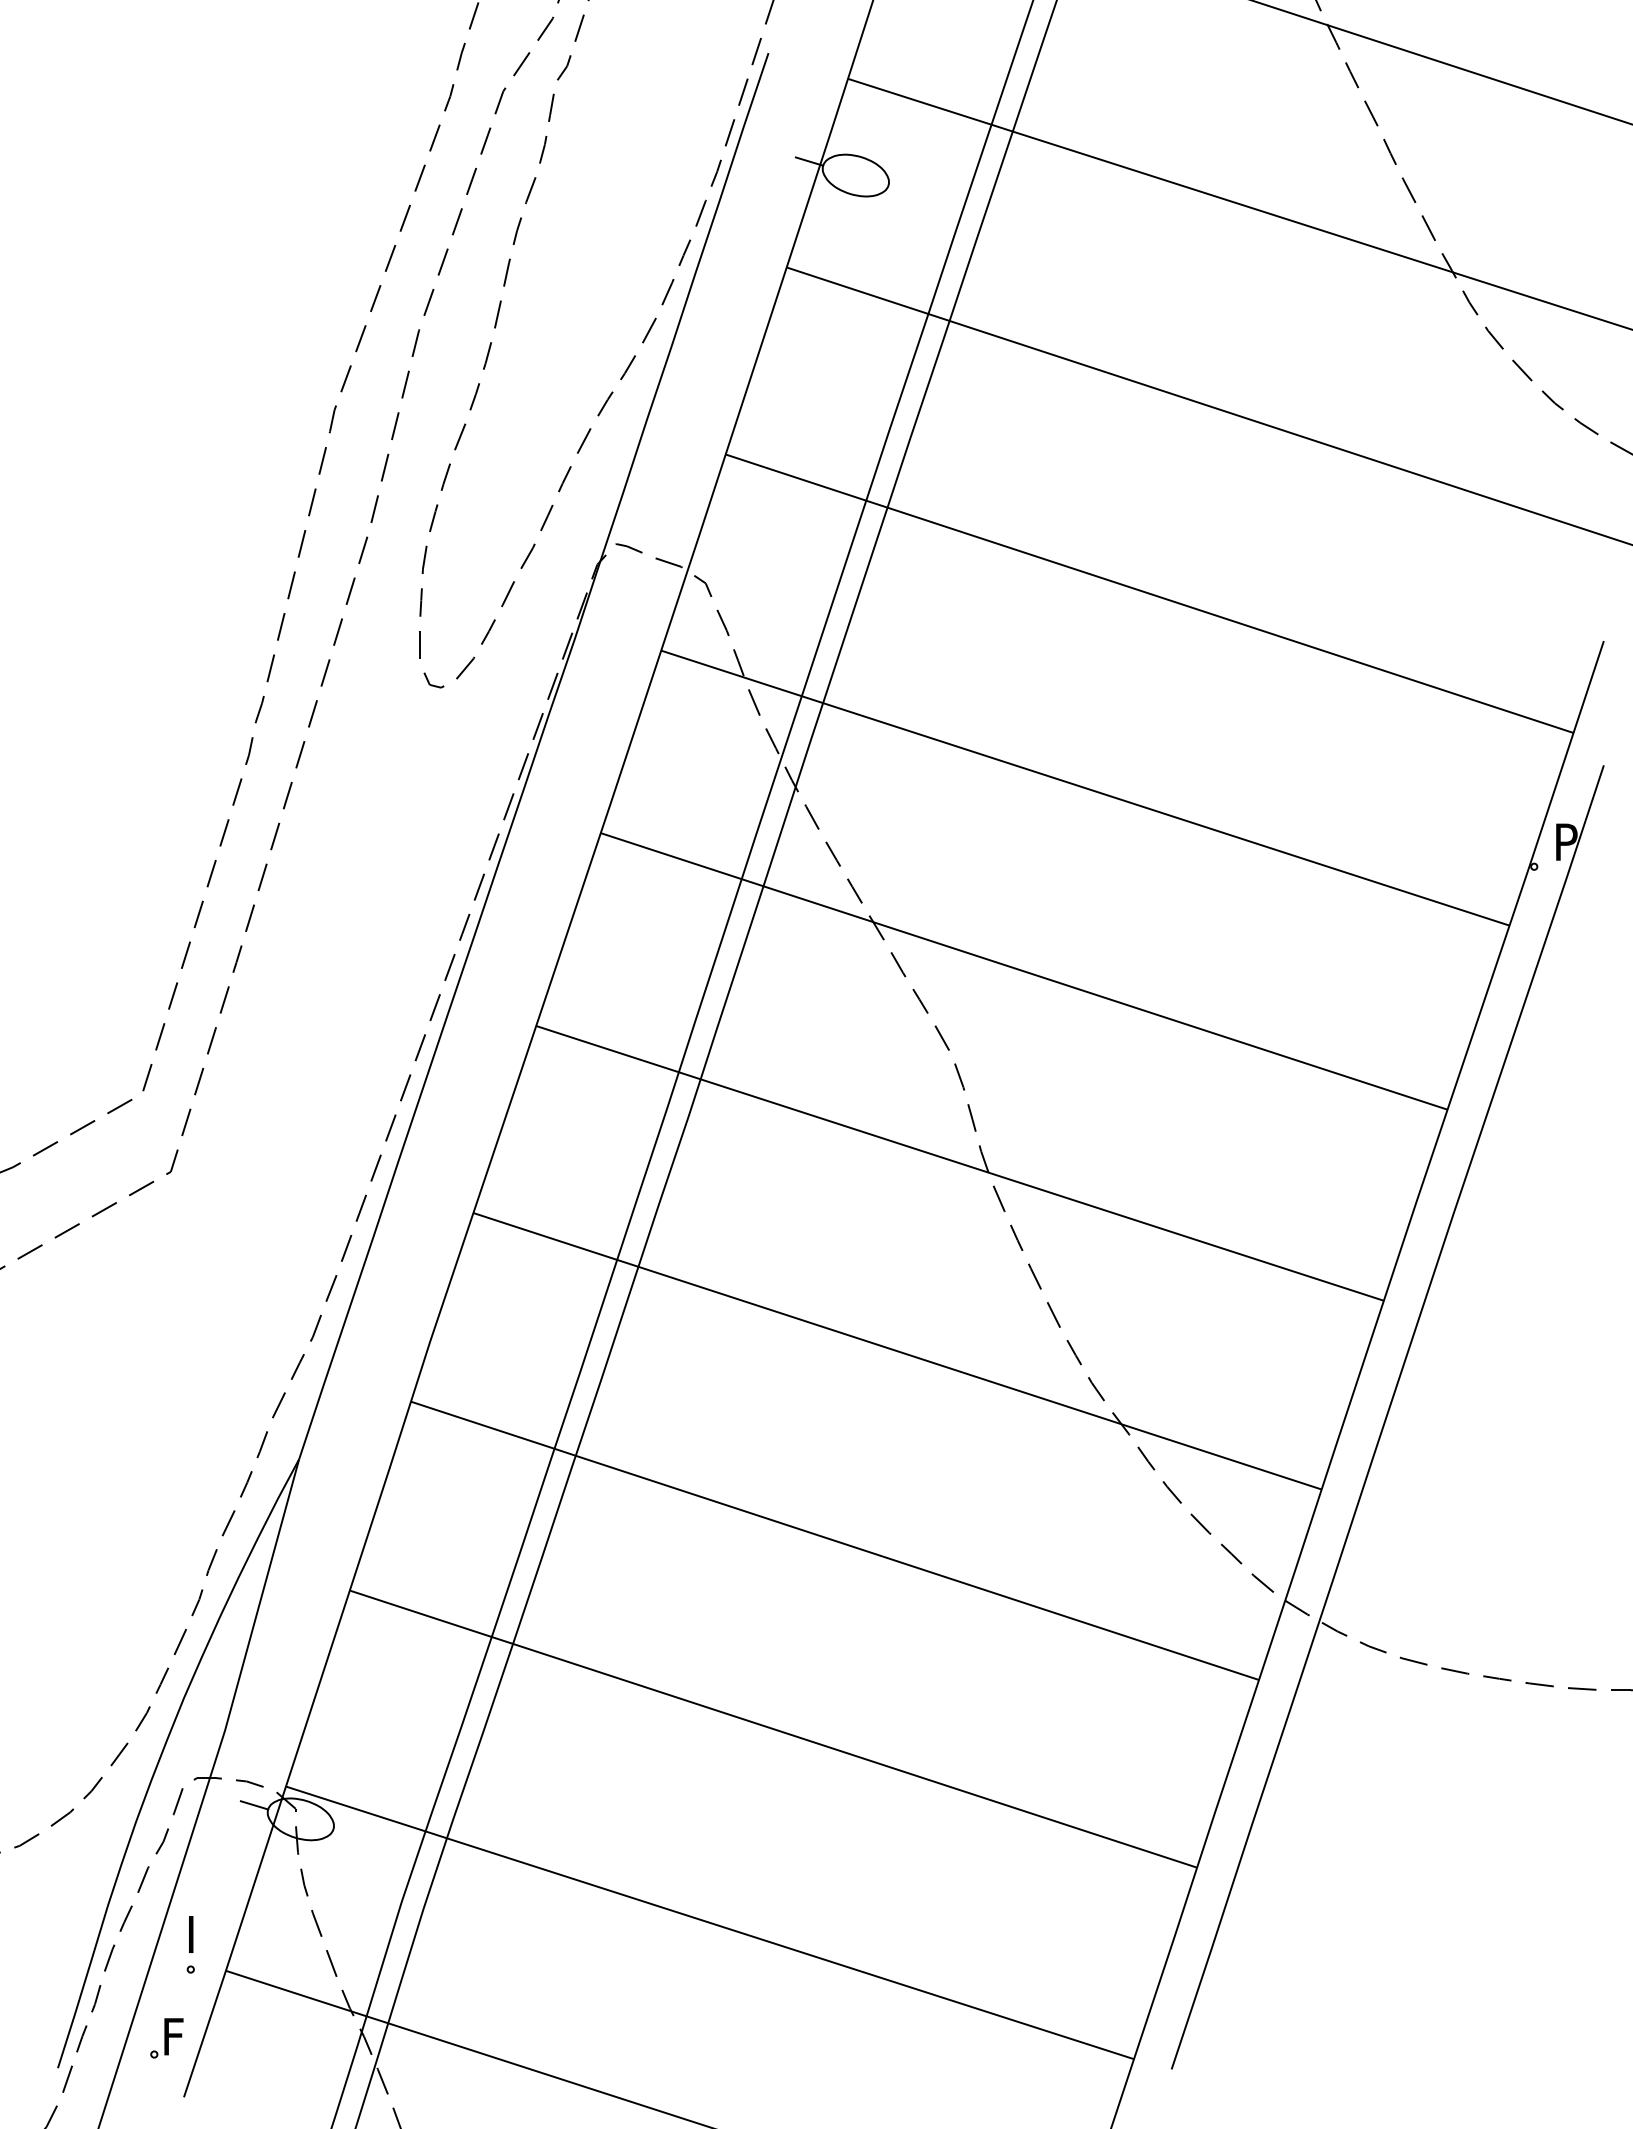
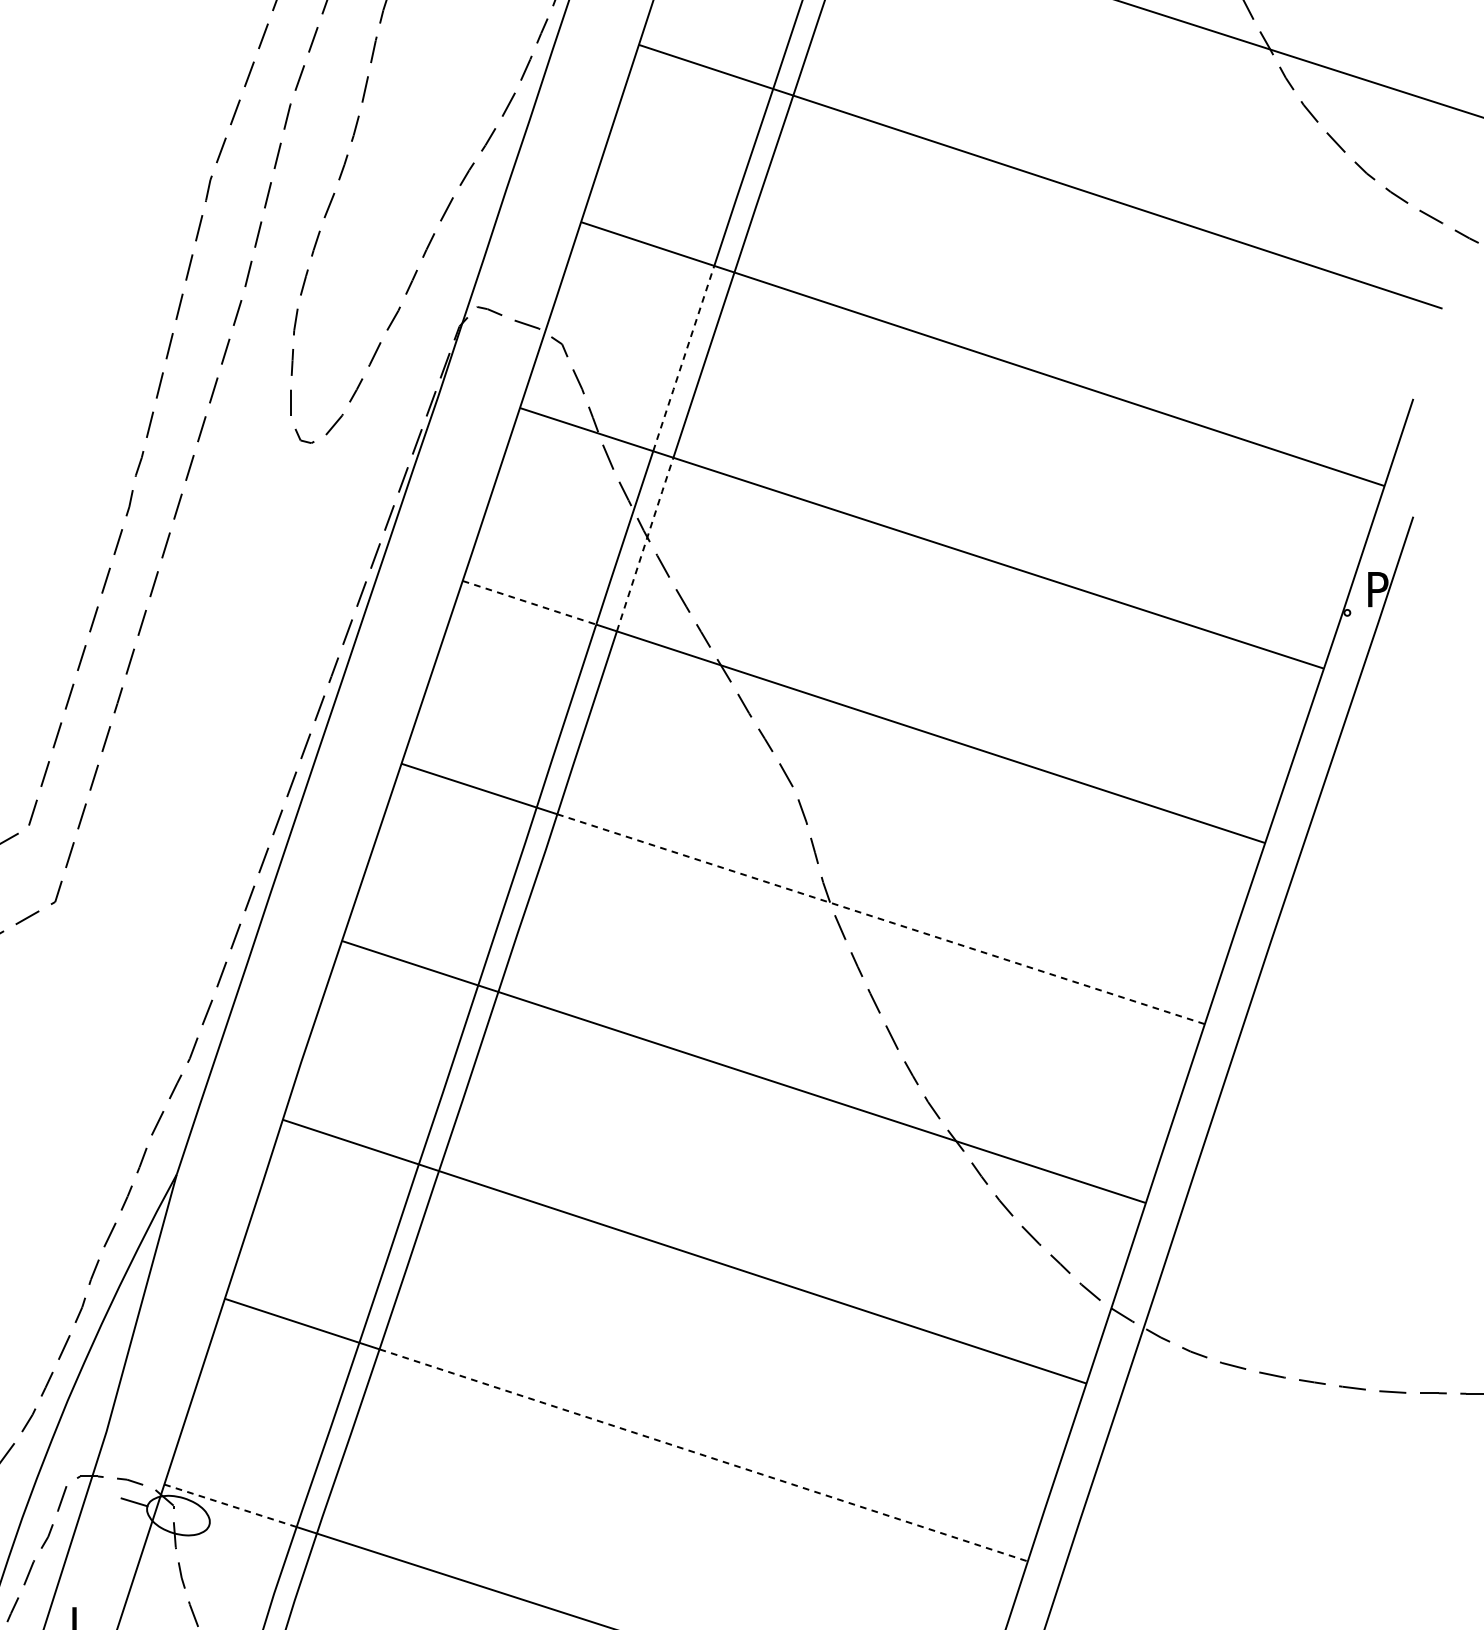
line: (834, 598) -> (684, 358), solid -> dashed
line: (793, 794) -> (645, 544), solid -> dashed
line: (671, 856) -> (529, 603), solid -> dashed
line: (1041, 1189) -> (880, 918), solid -> dashed
line: (854, 1755) -> (703, 1455), solid -> dashed
line: (355, 1808) -> (230, 1505), solid -> dashed

